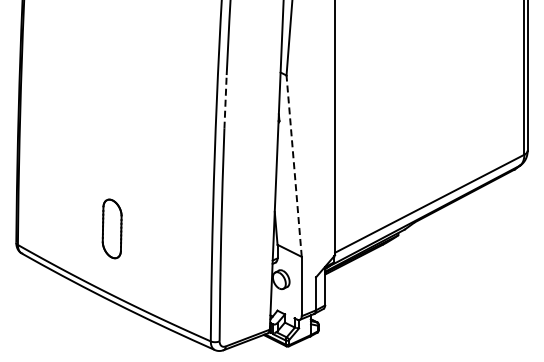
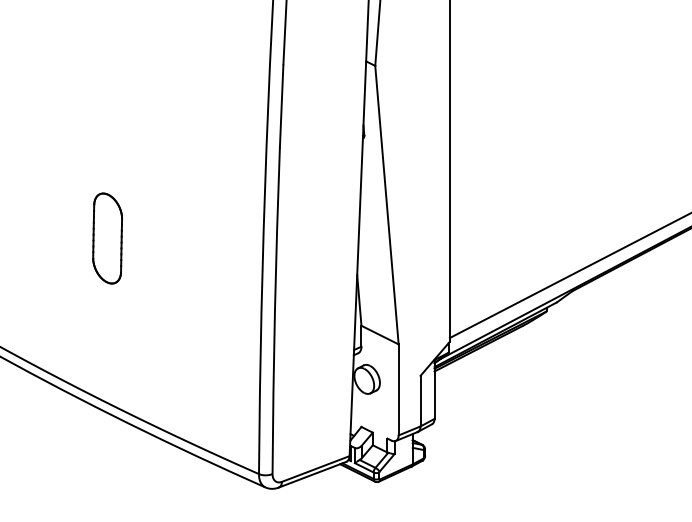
line: (225, 101) -> (281, 105), dashed -> solid
line: (294, 165) -> (387, 204), dashed -> solid
part: (111, 228) -> (106, 237), moved

